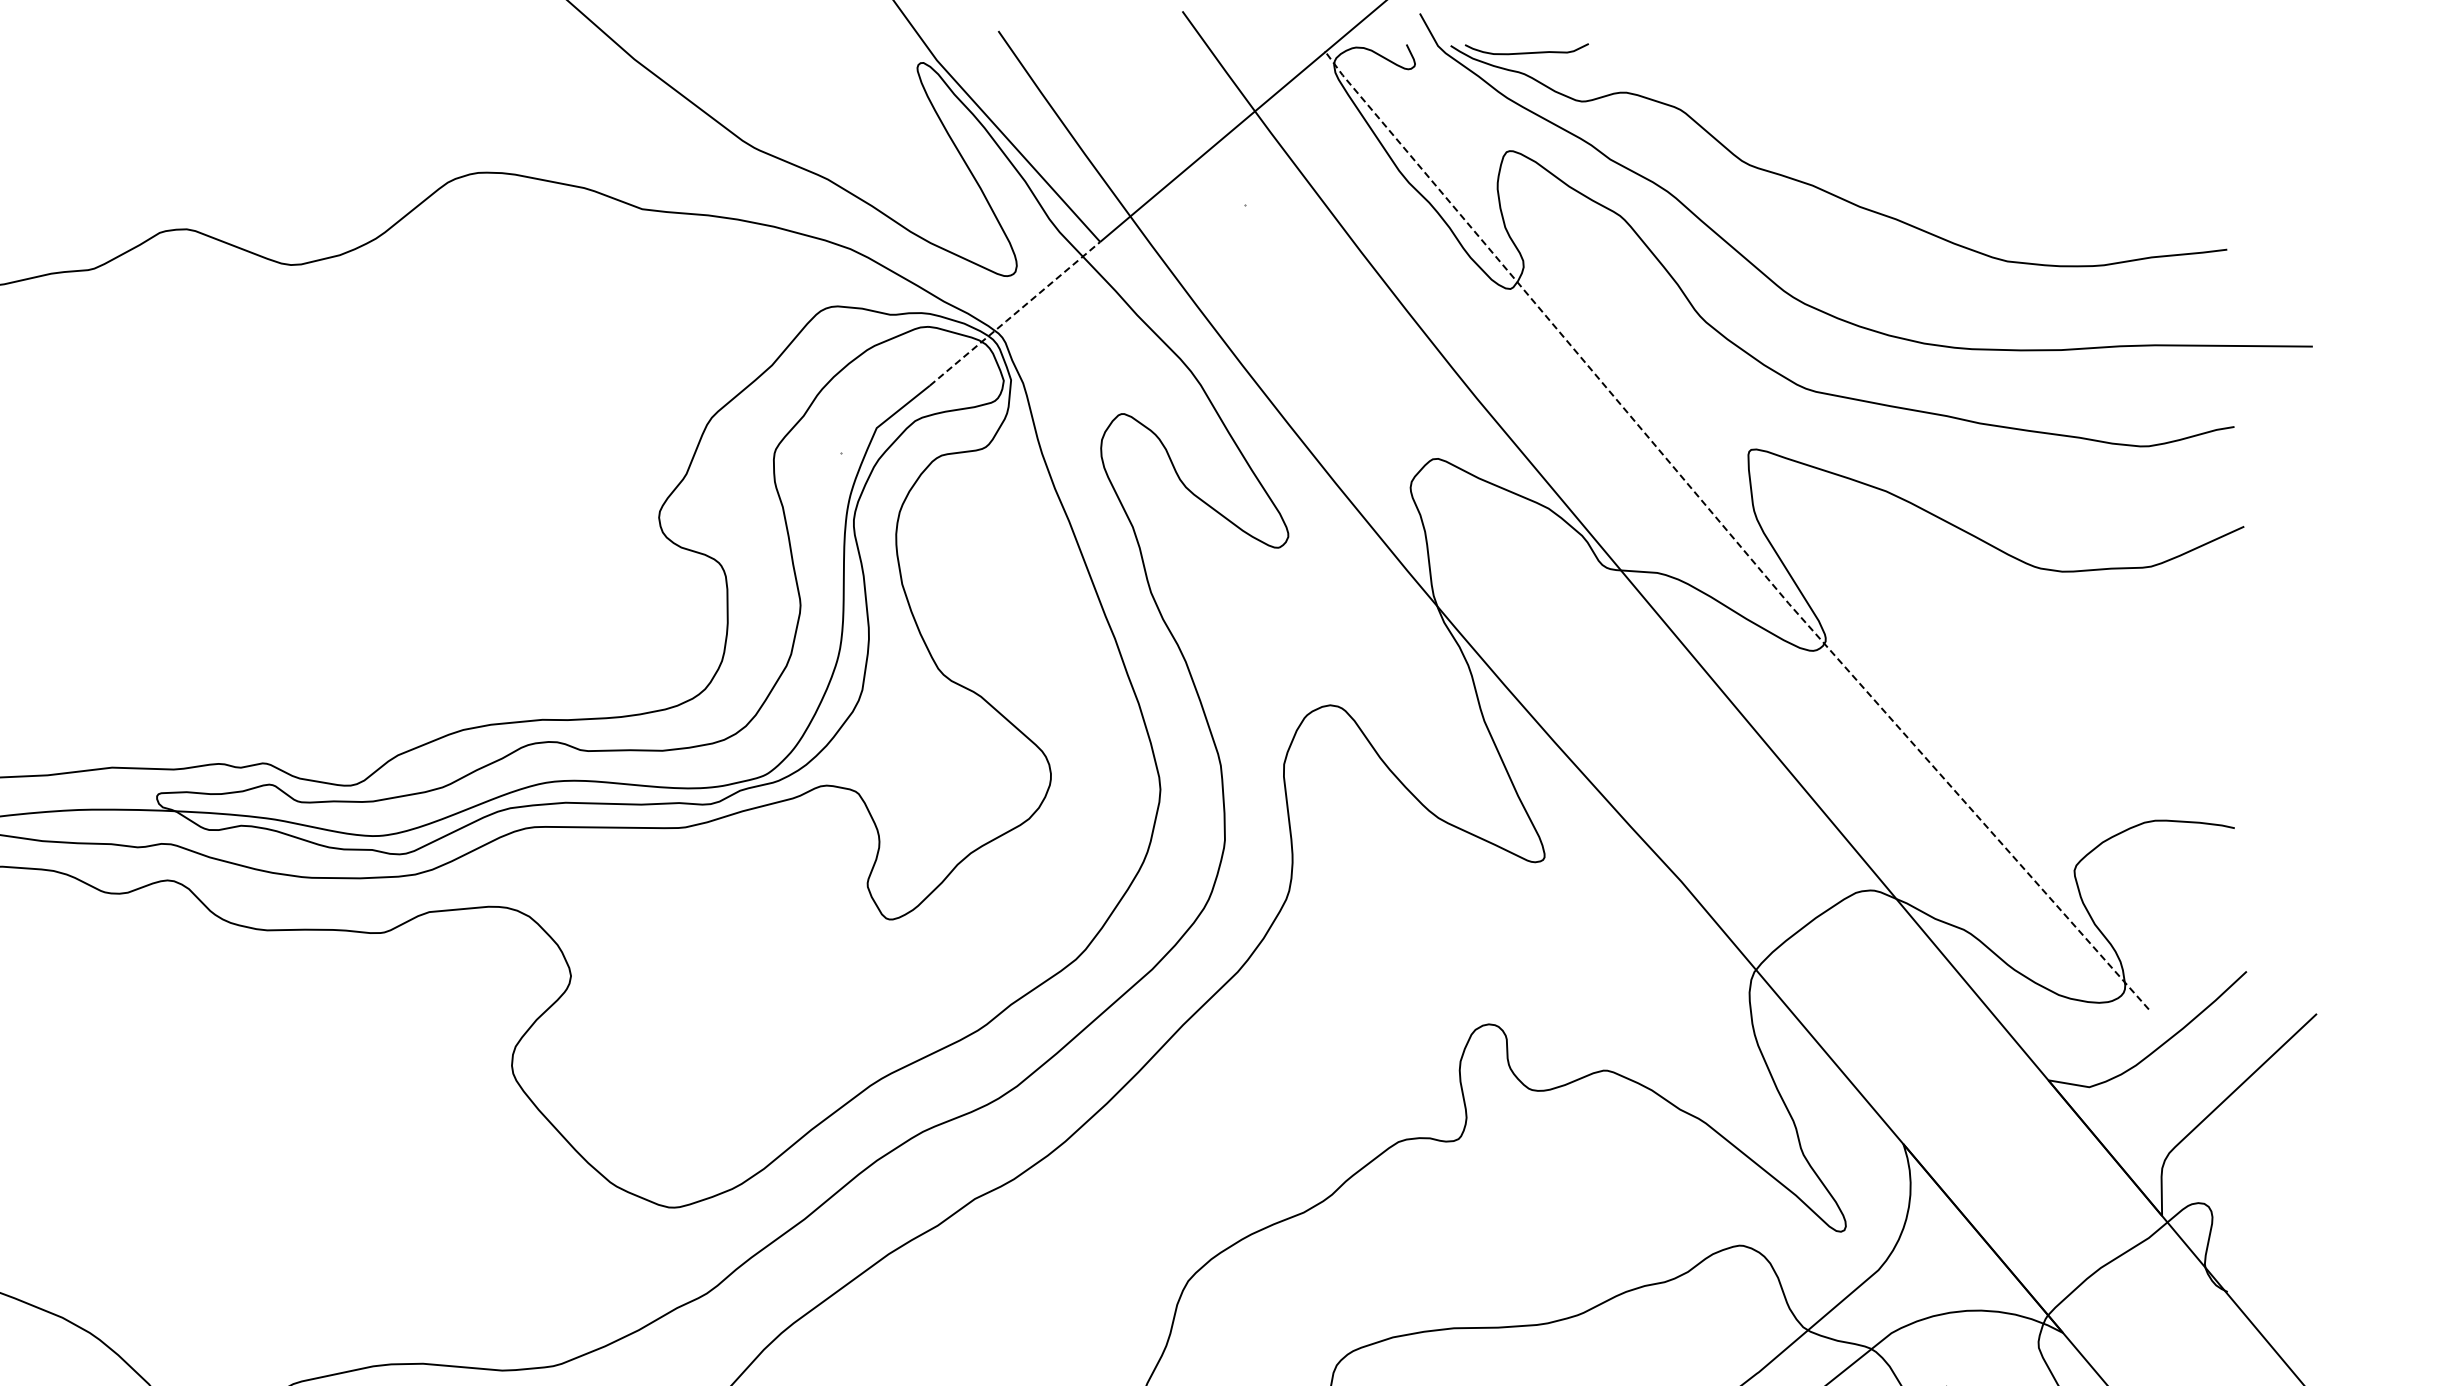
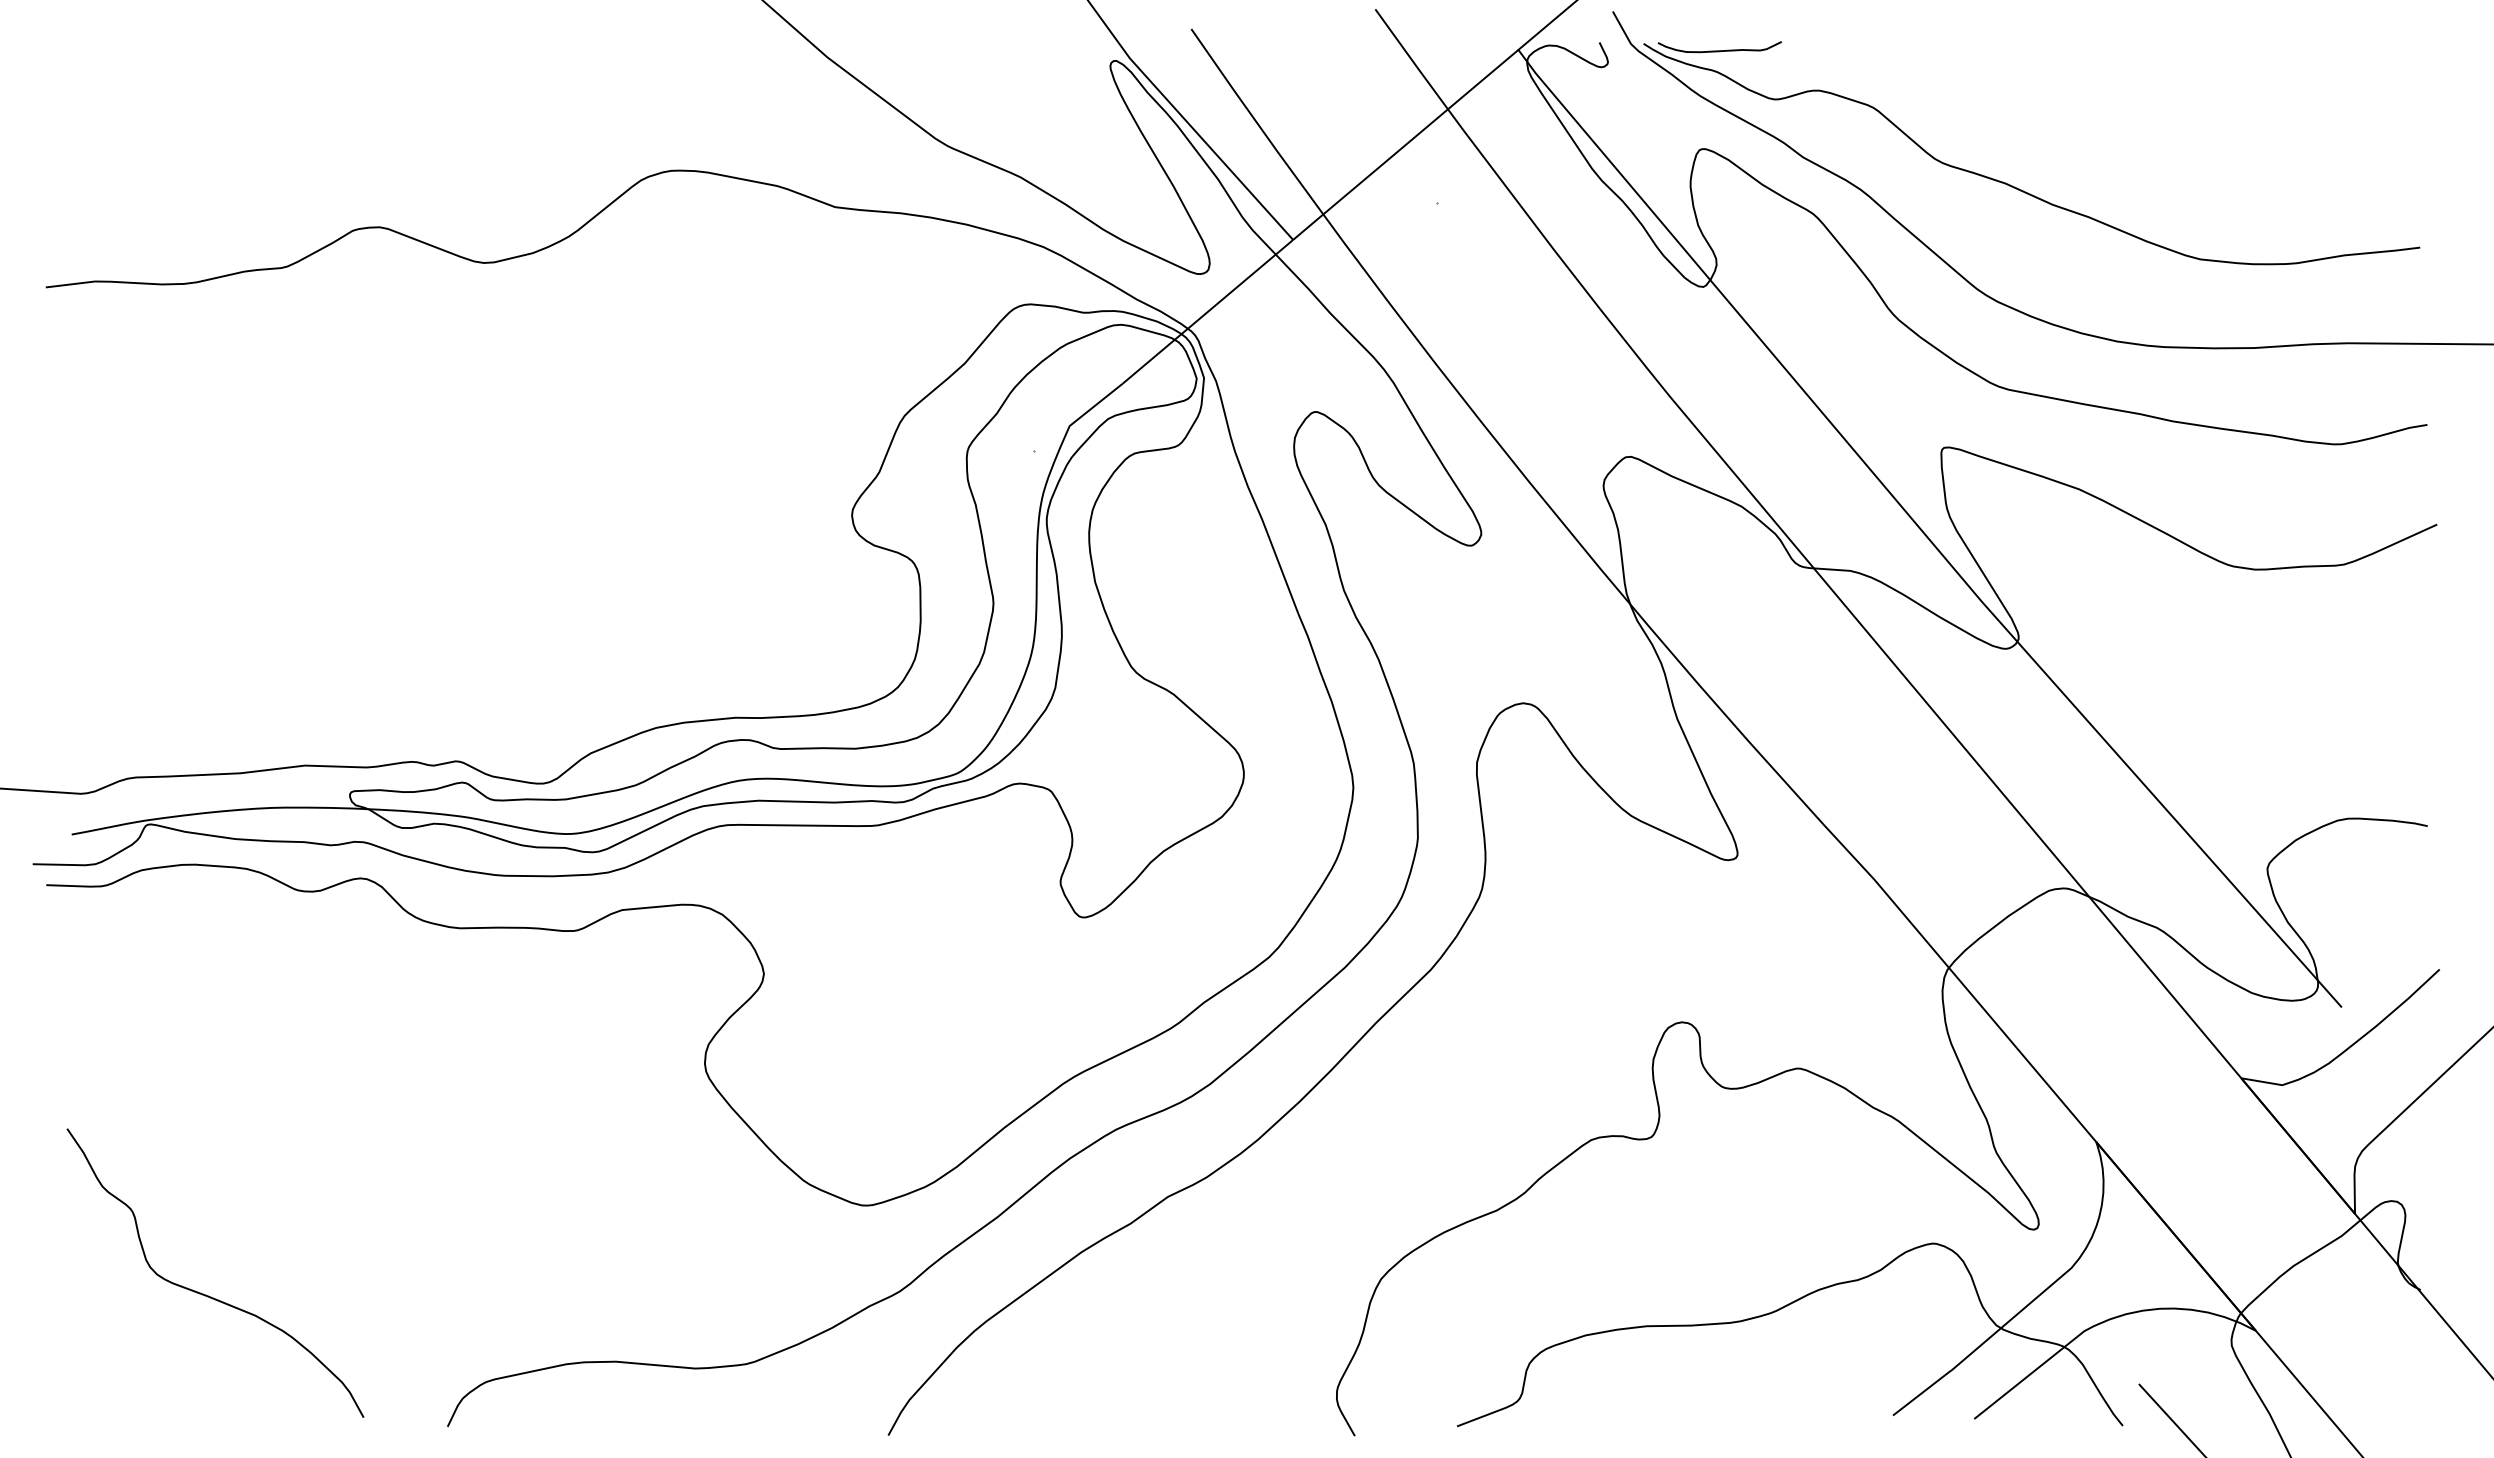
line: (1015, 313) -> (1208, 311), dashed -> solid
line: (1730, 534) -> (1923, 532), dashed -> solid

